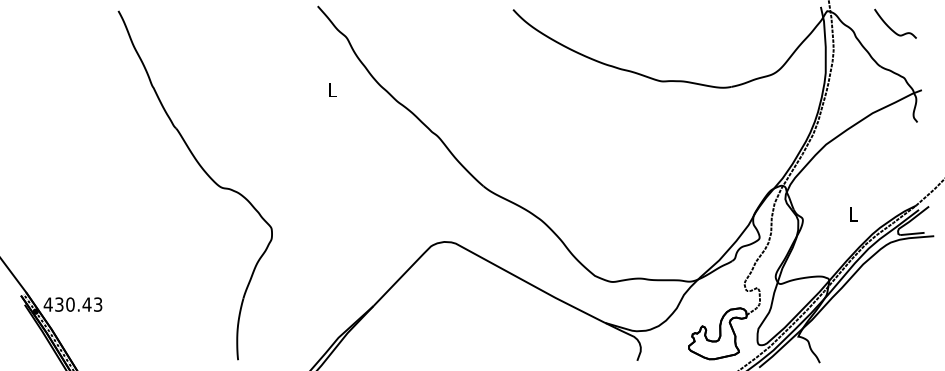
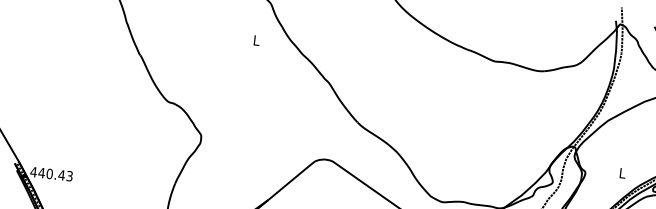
text: (58, 304) -> (41, 172), 430.43 -> 440.43

